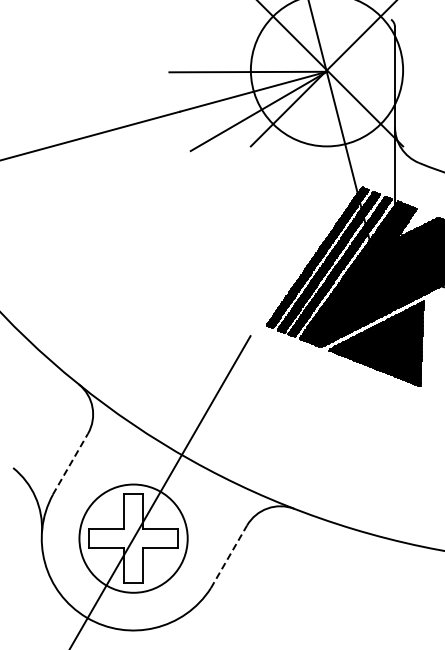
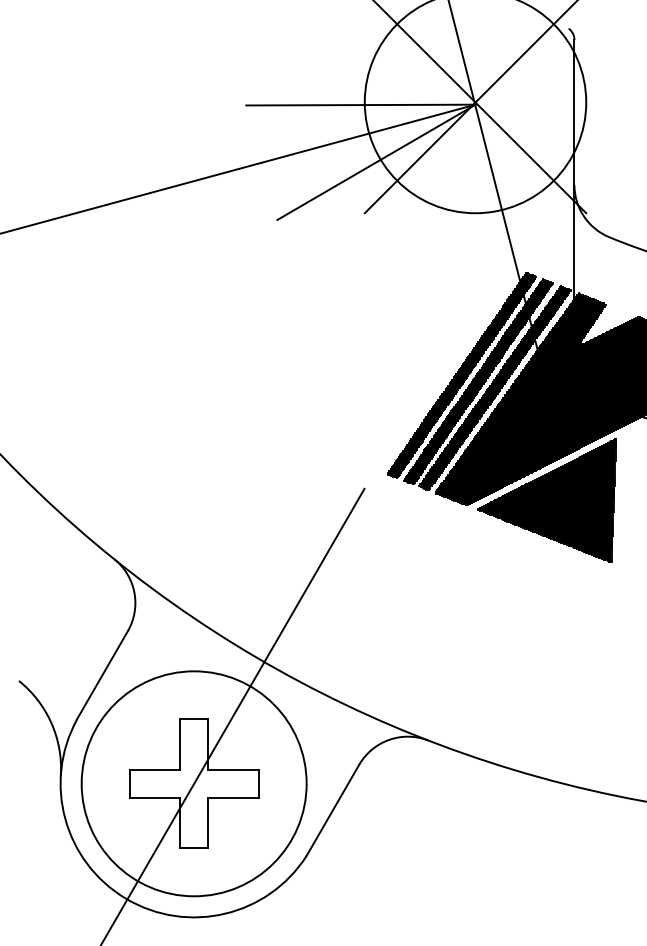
line: (70, 463) -> (102, 674), dashed -> solid
circle: (133, 538) -> (194, 783), size x1.43
line: (229, 556) -> (333, 809), dashed -> solid

